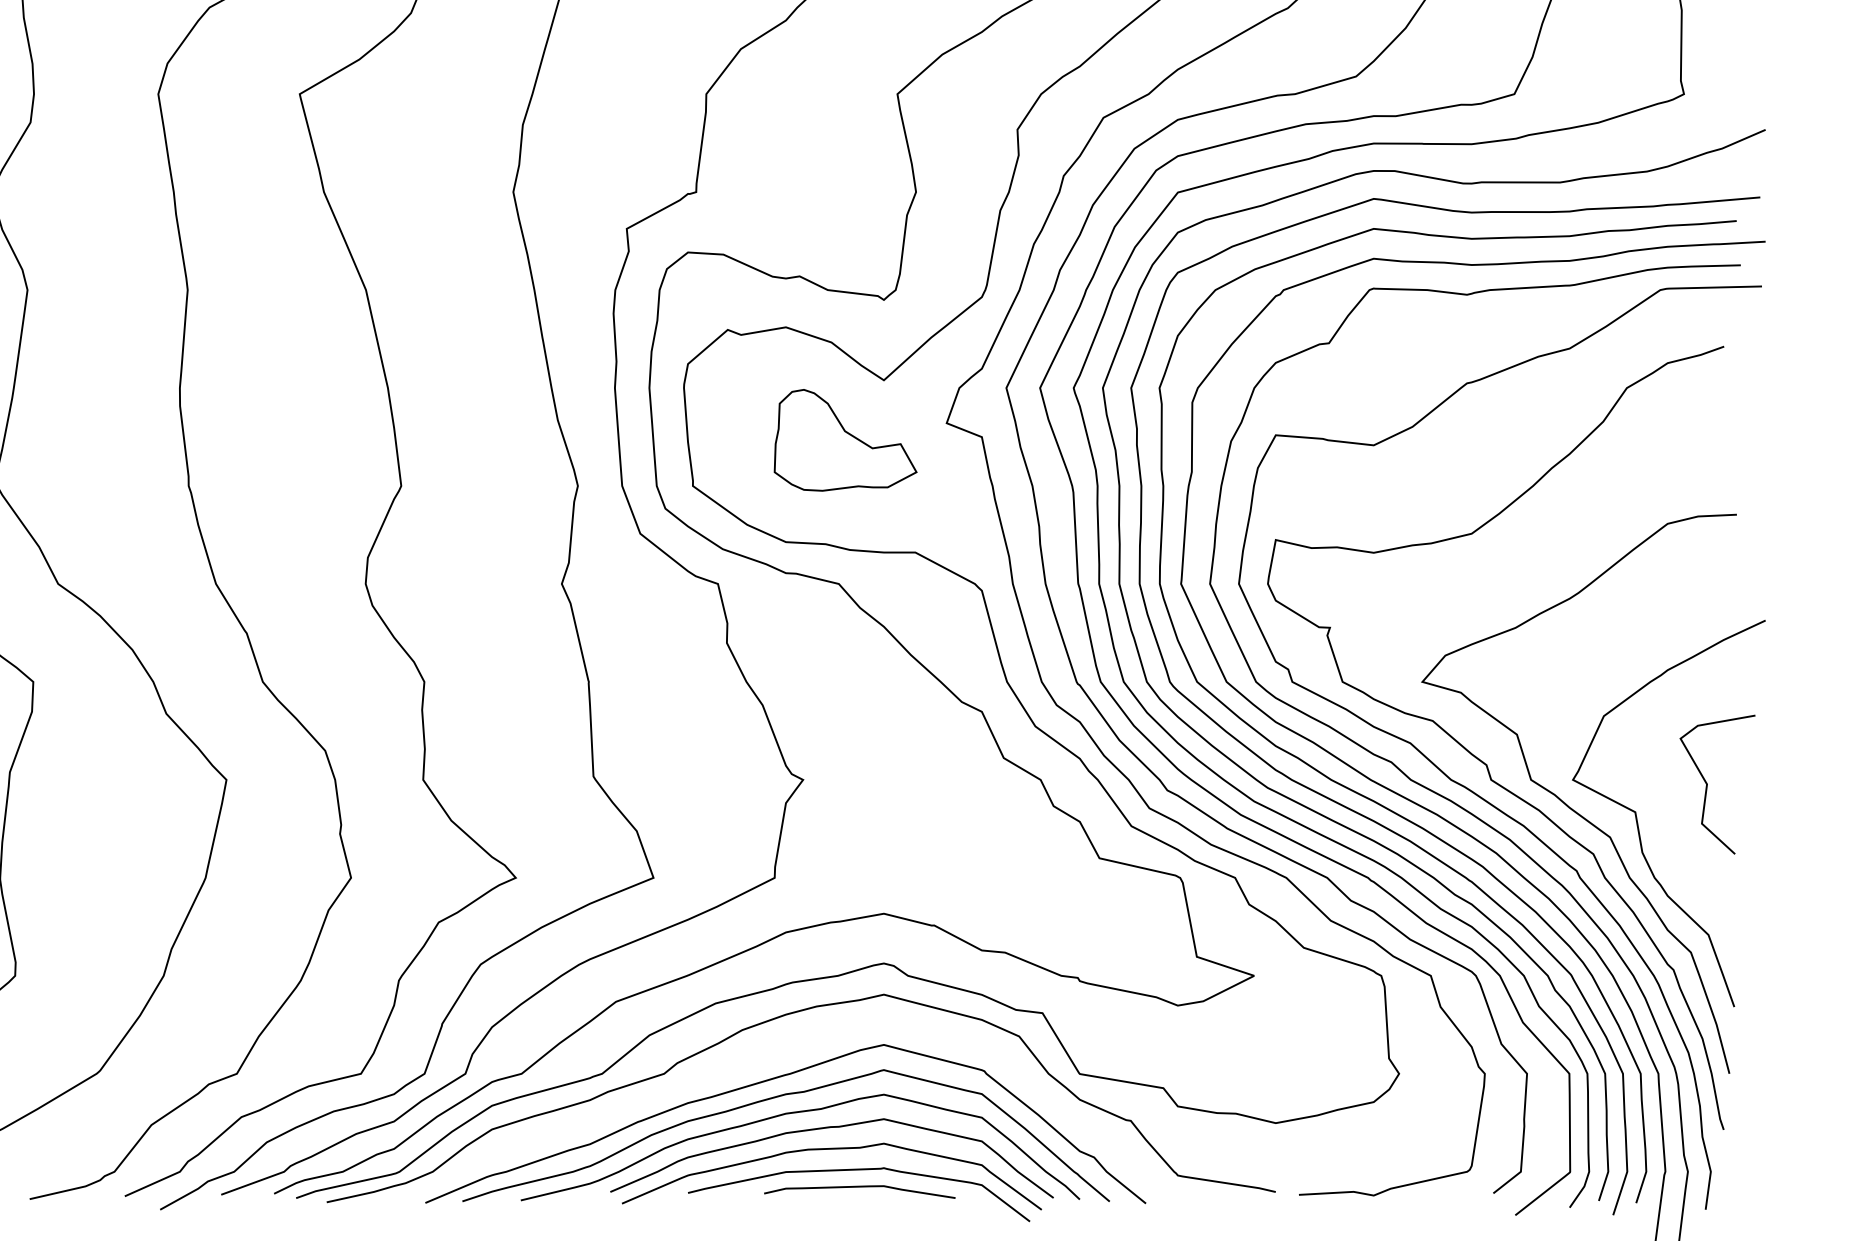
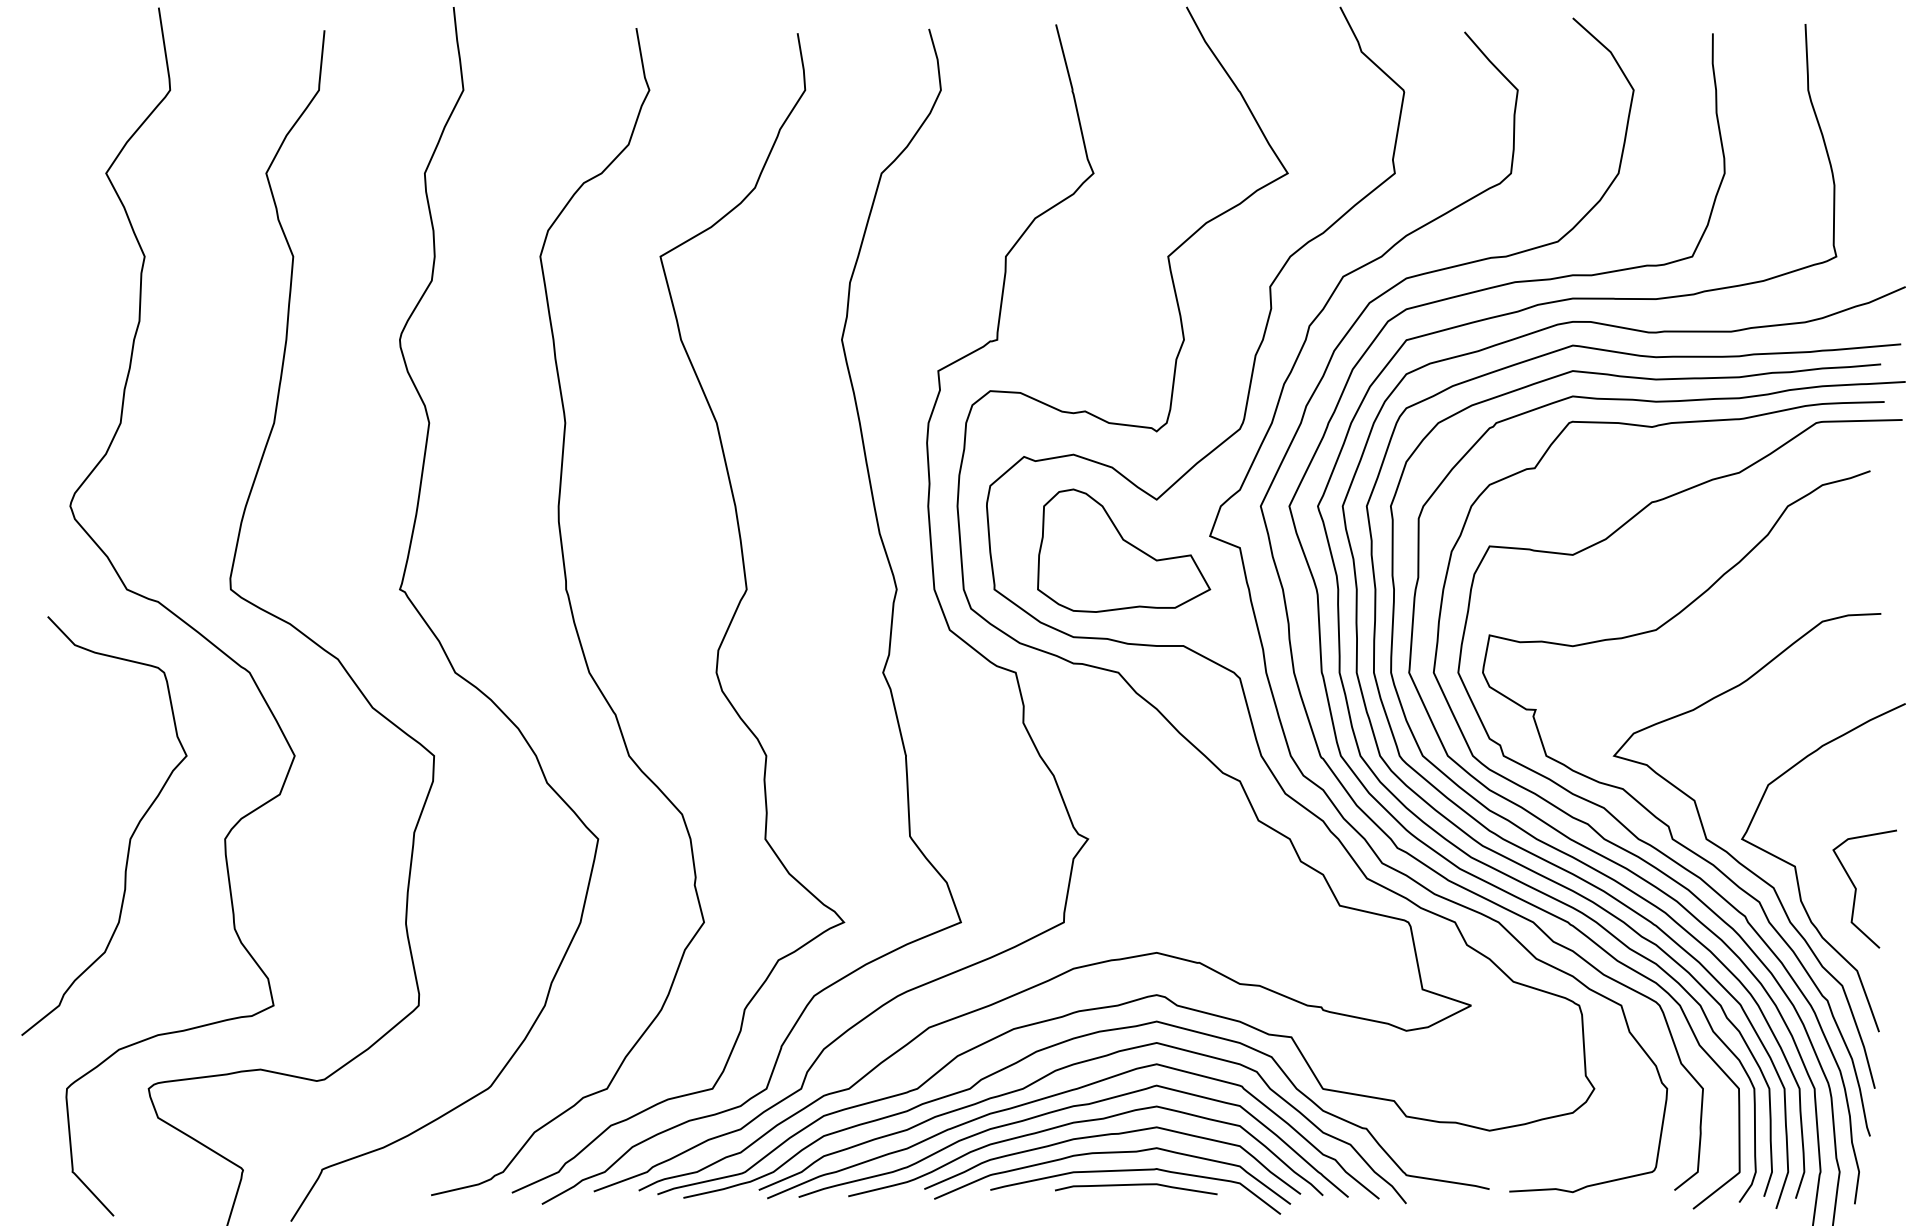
part: (845, 440) -> (1124, 550), size x1.43
curve: (1707, 783) -> (1856, 888), moved
curve: (776, 1049) -> (1065, 1068), added

